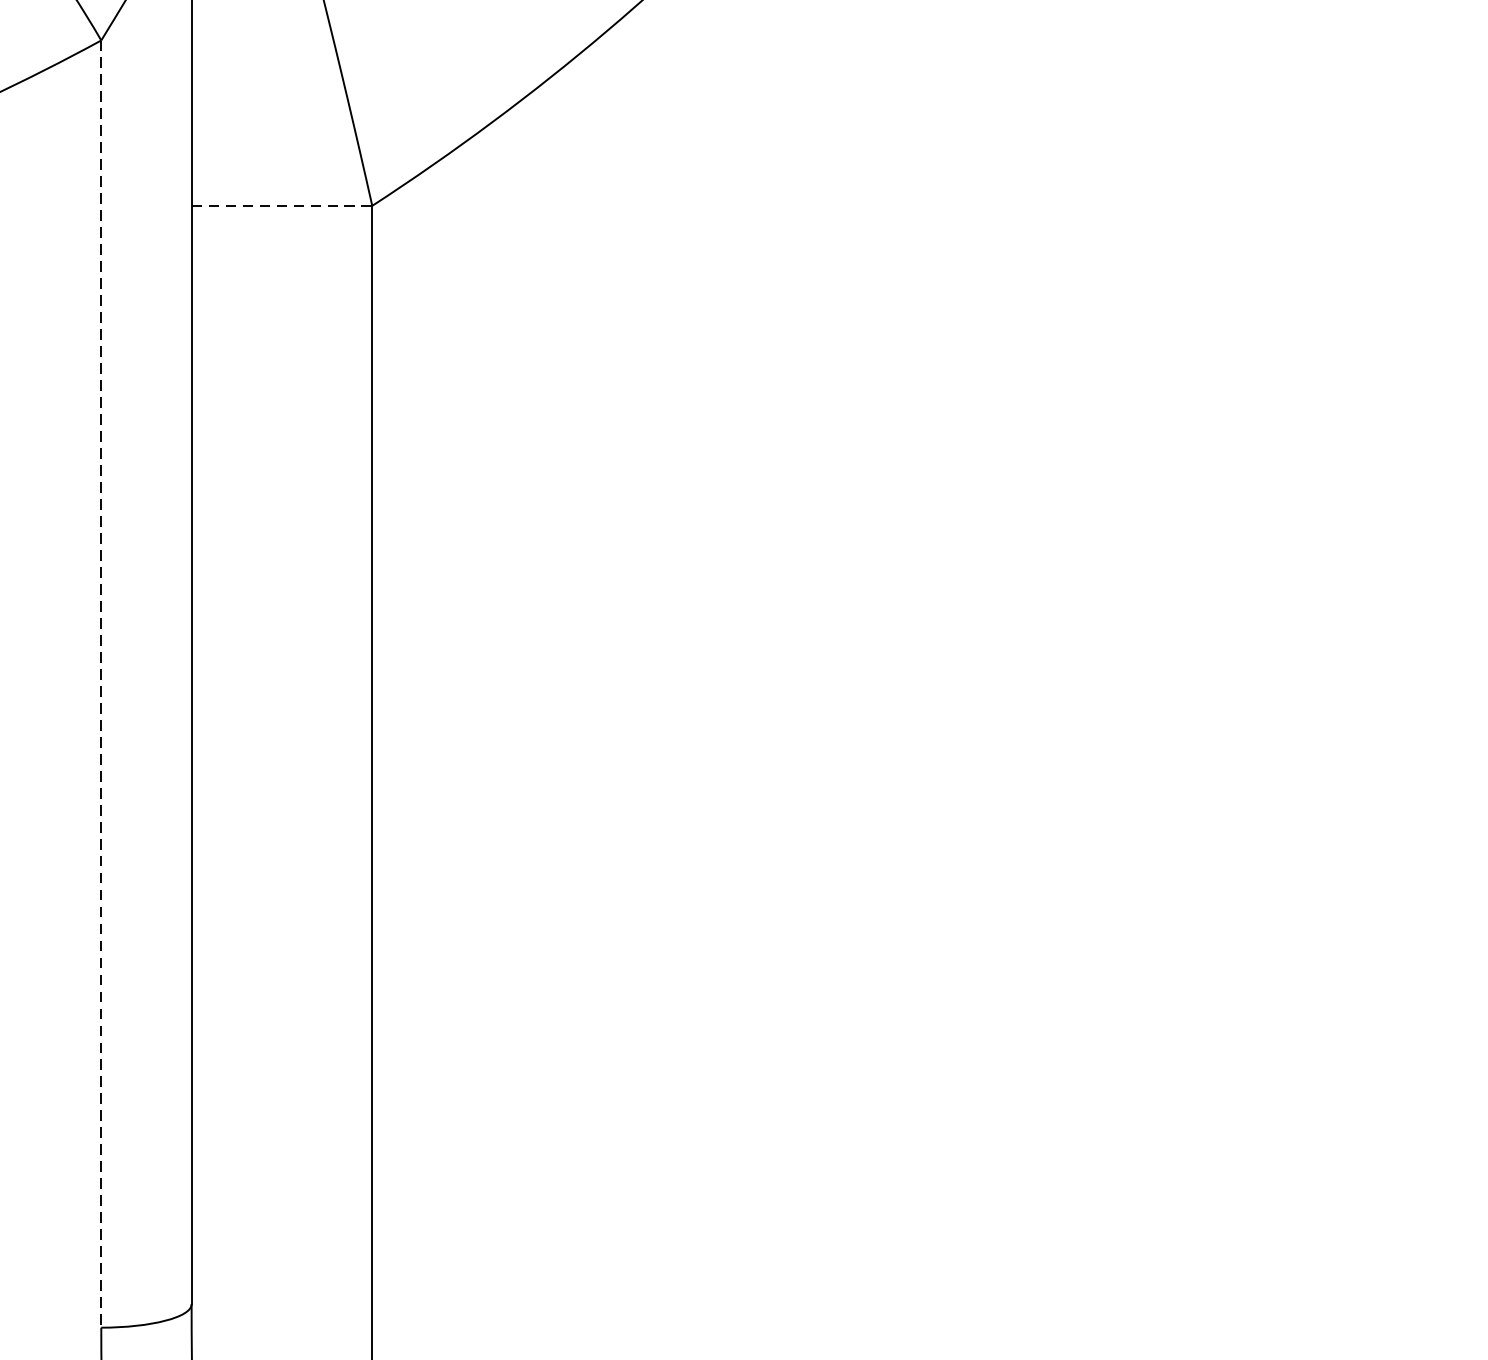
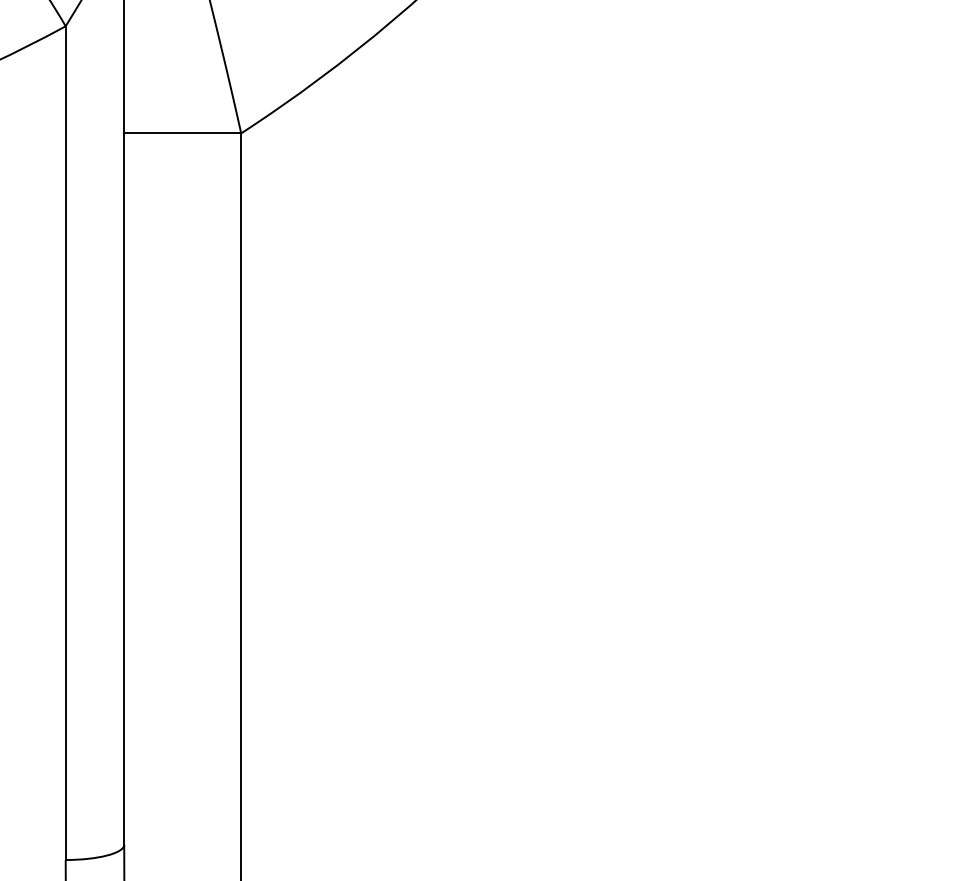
line: (281, 206) -> (182, 133), dashed -> solid
line: (100, 684) -> (65, 443), dashed -> solid

